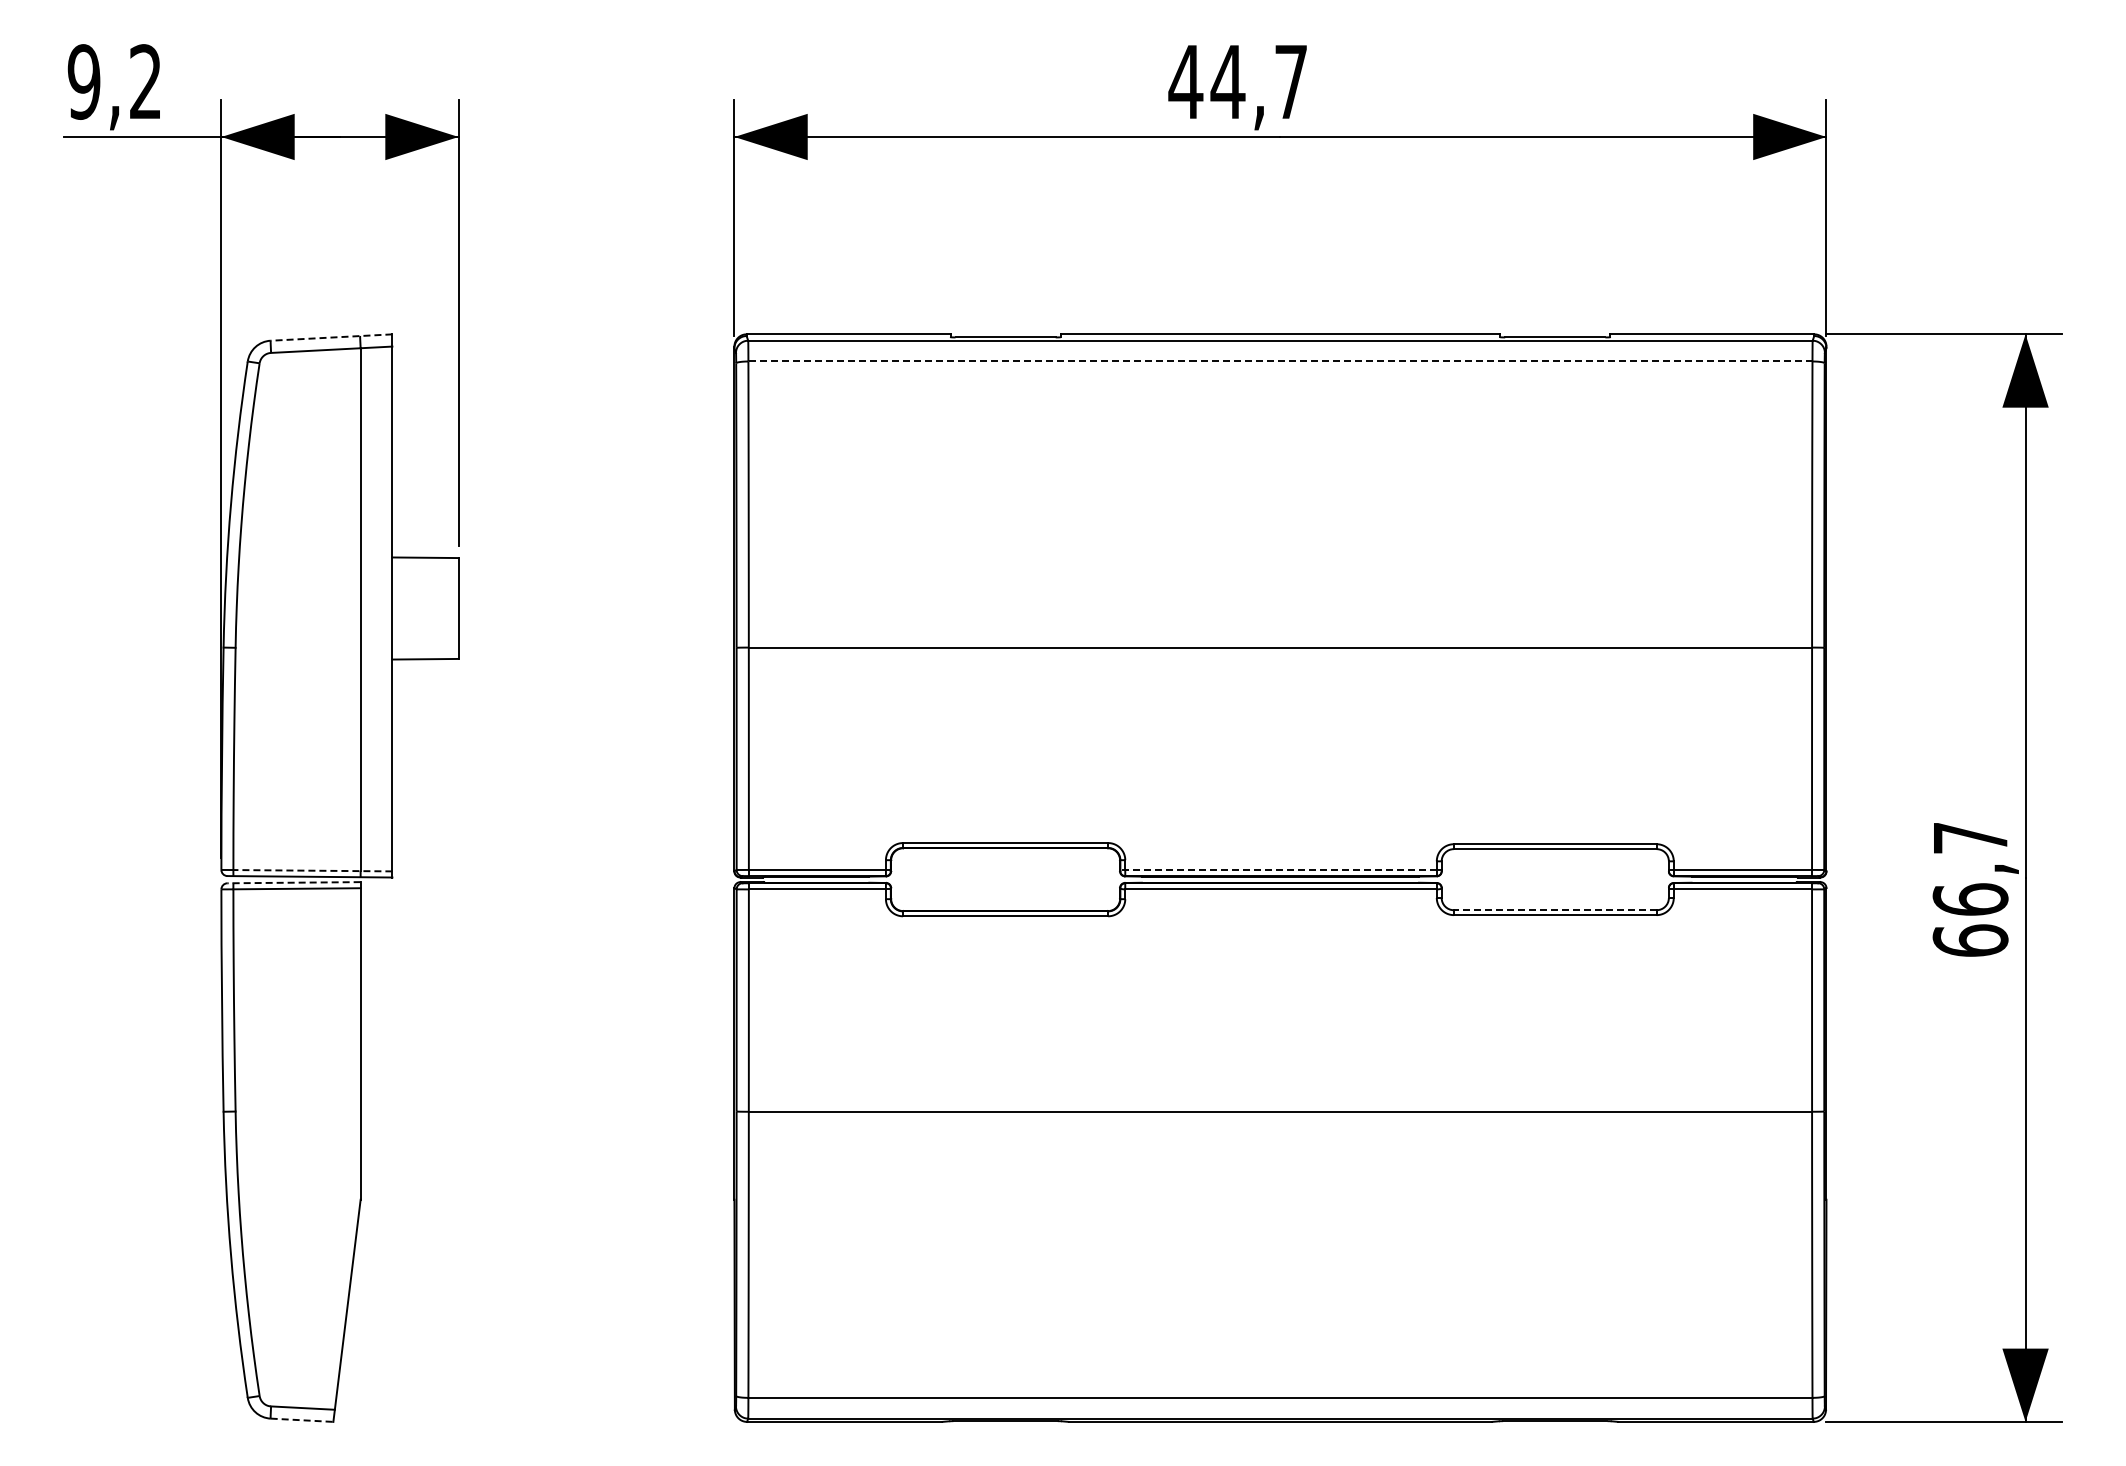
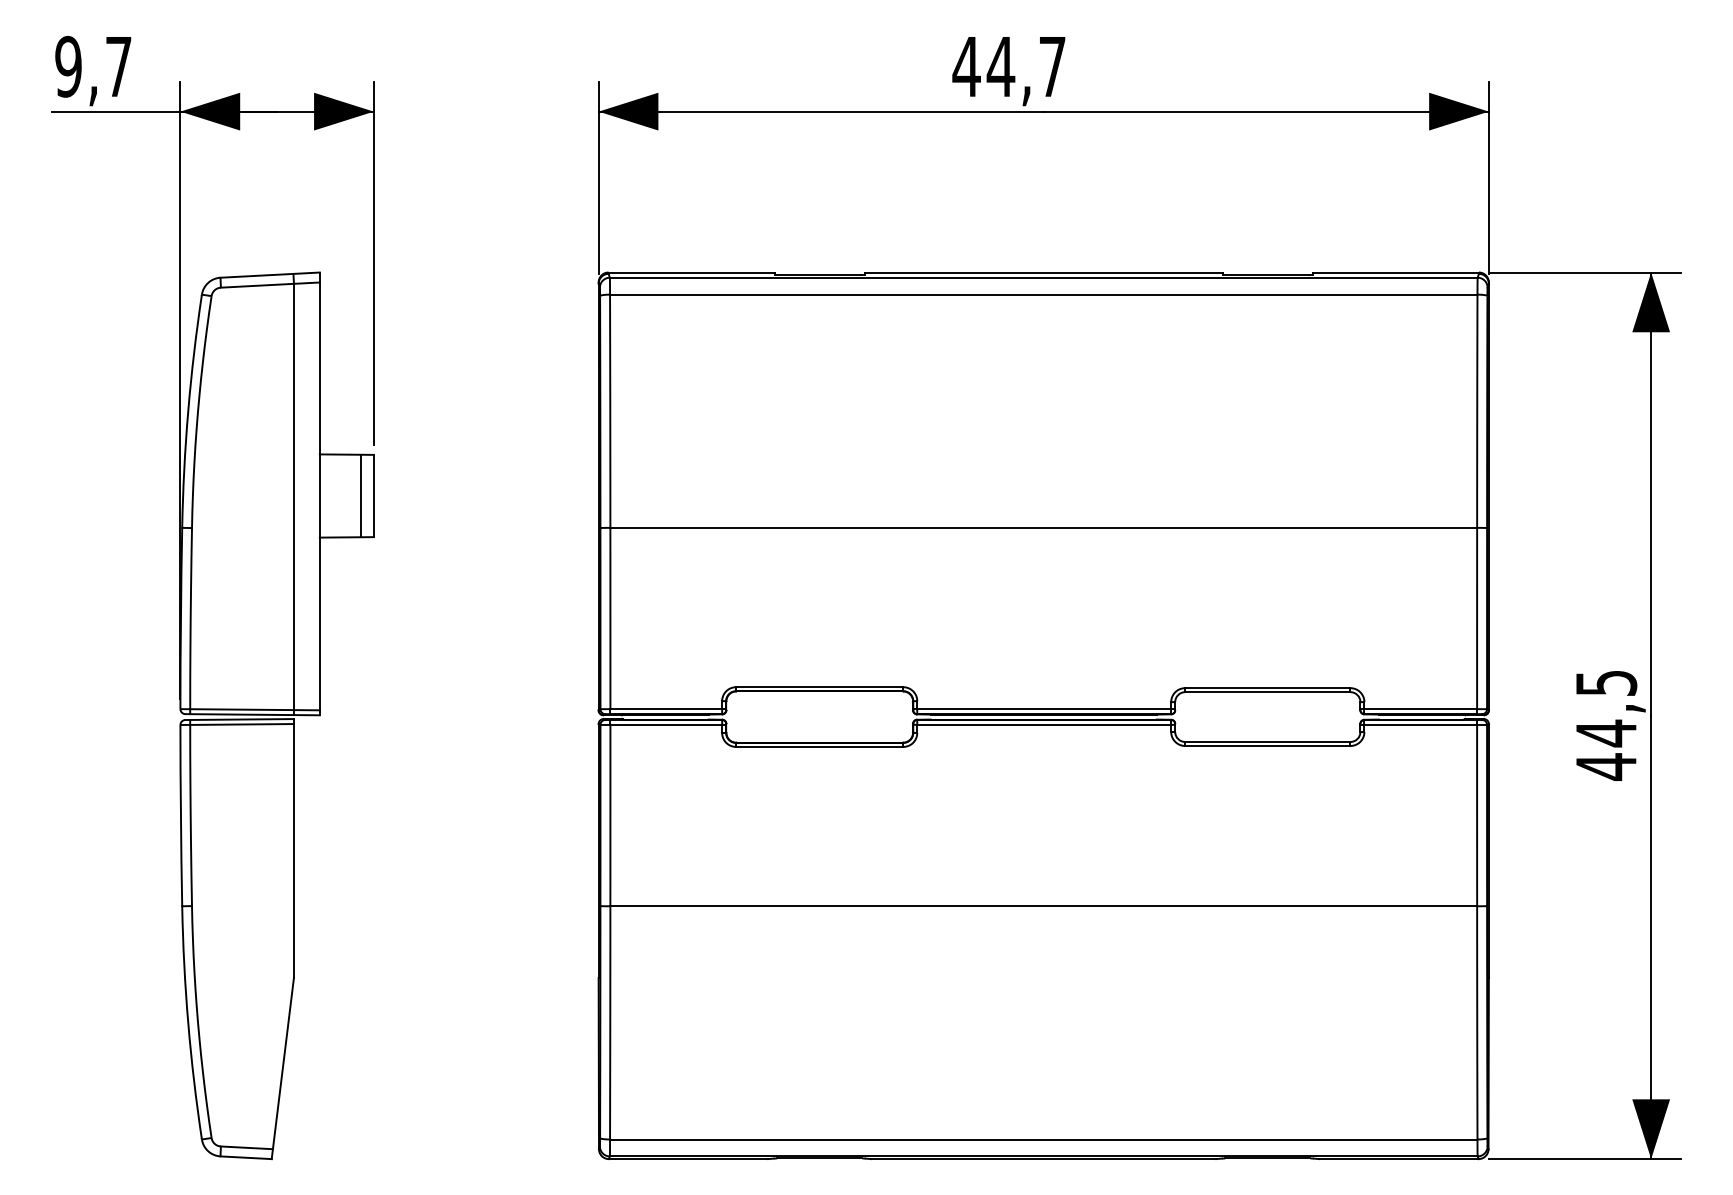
text: (145, 81) -> (118, 66), 9,2 -> 9,7
line: (331, 337) -> (270, 275), dashed -> solid
line: (1279, 361) -> (1042, 294), dashed -> solid
line: (443, 608) -> (361, 496), added
line: (1278, 869) -> (1042, 708), dashed -> solid
line: (312, 870) -> (254, 709), dashed -> solid
line: (294, 882) -> (240, 719), dashed -> solid
text: (1970, 890) -> (1606, 725), 66,7 -> 44,5
line: (1554, 910) -> (1267, 742), dashed -> solid
line: (302, 1420) -> (246, 1157), dashed -> solid

